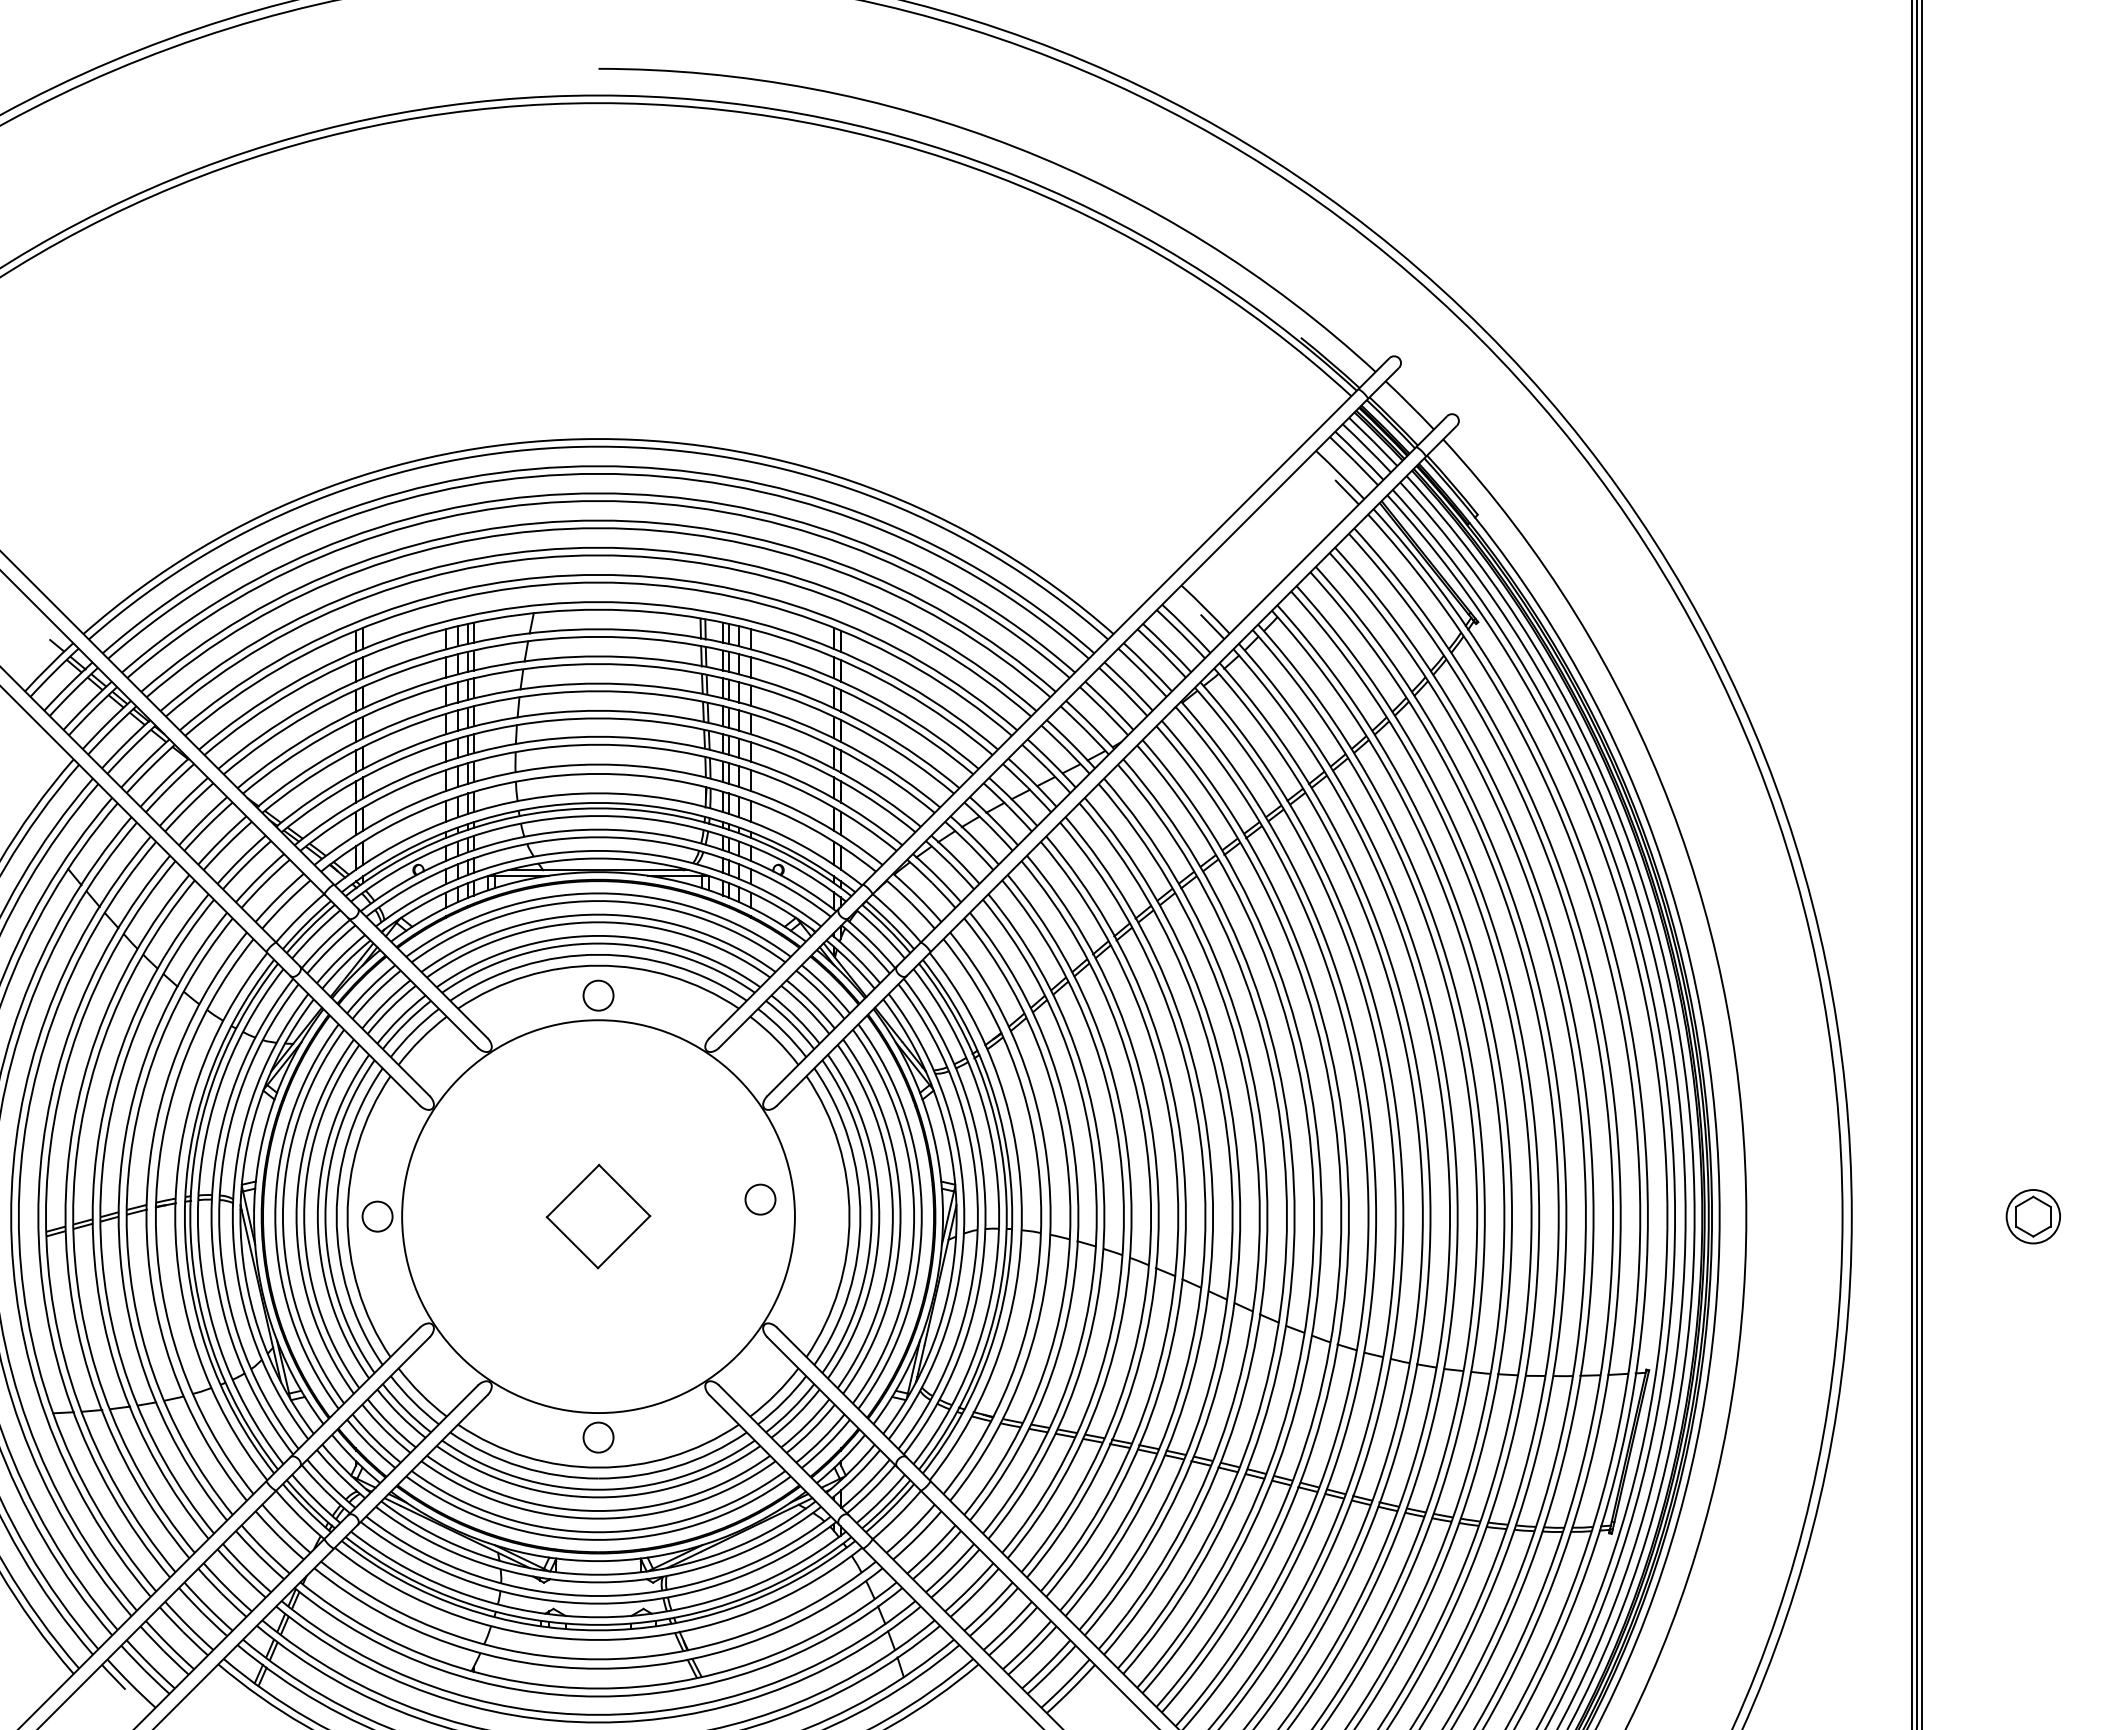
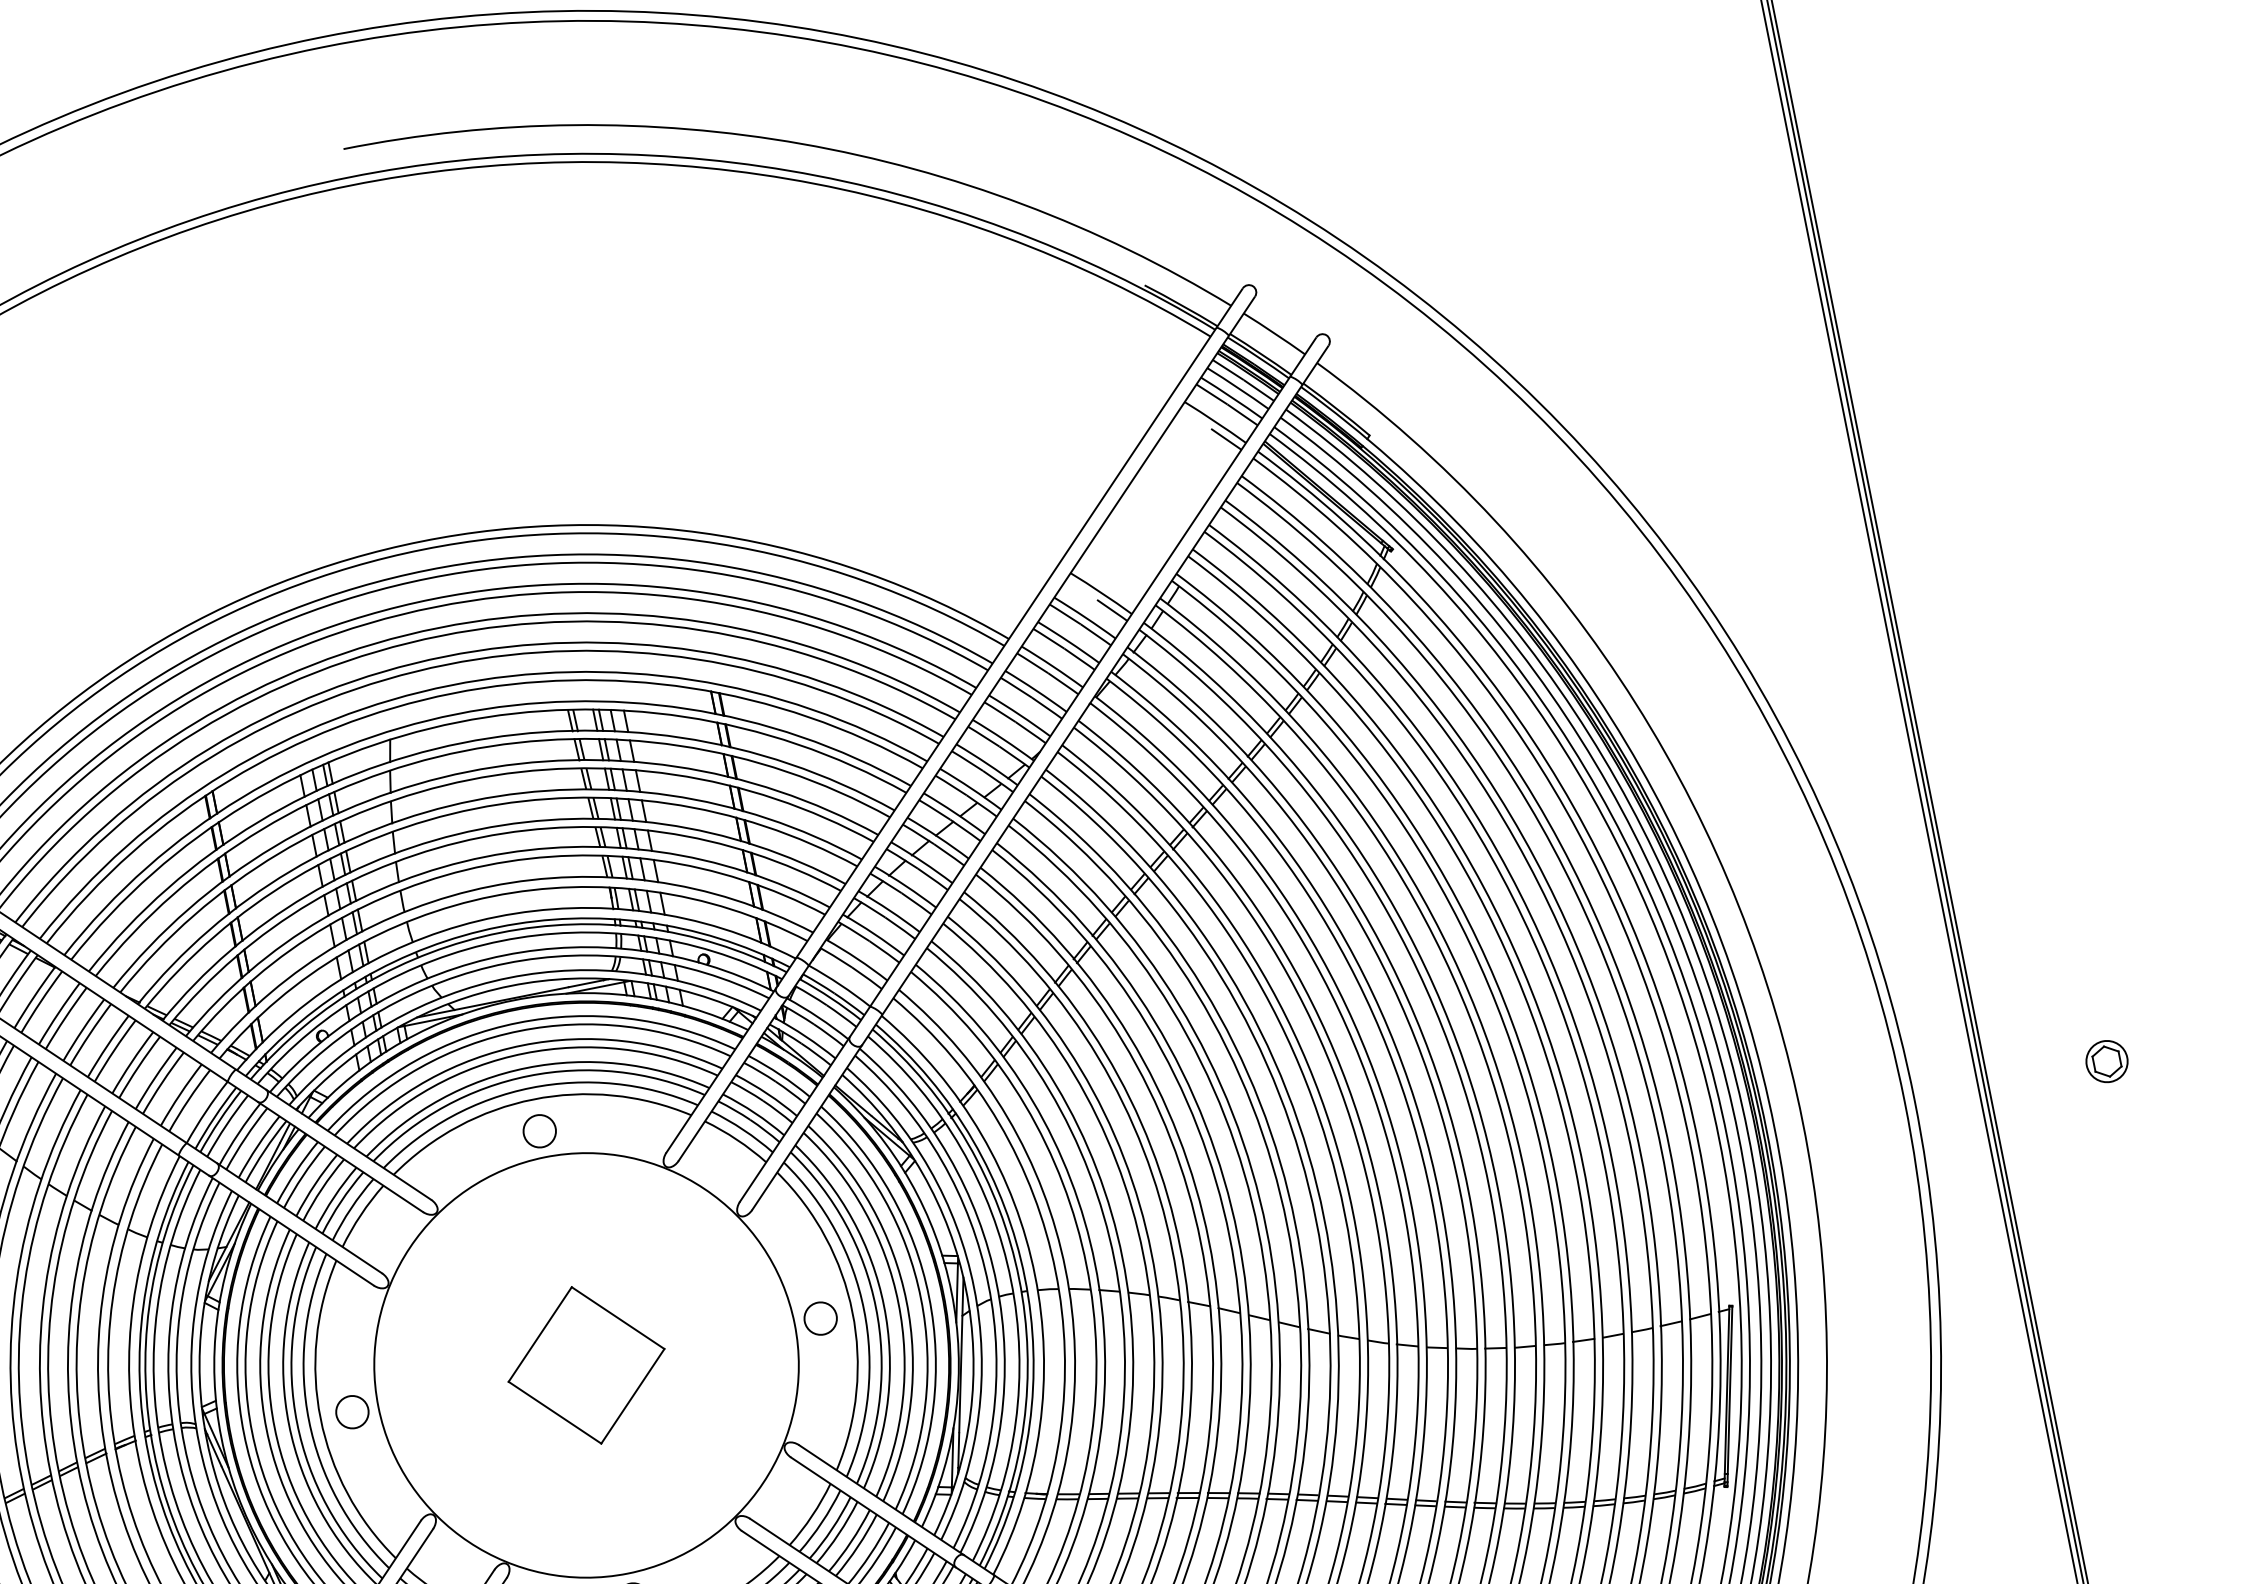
circle: (760, 1199) -> (820, 1318), moved
part: (598, 1216) -> (586, 1365), size x1.43
part: (2033, 1216) -> (2107, 1061), size x0.71

